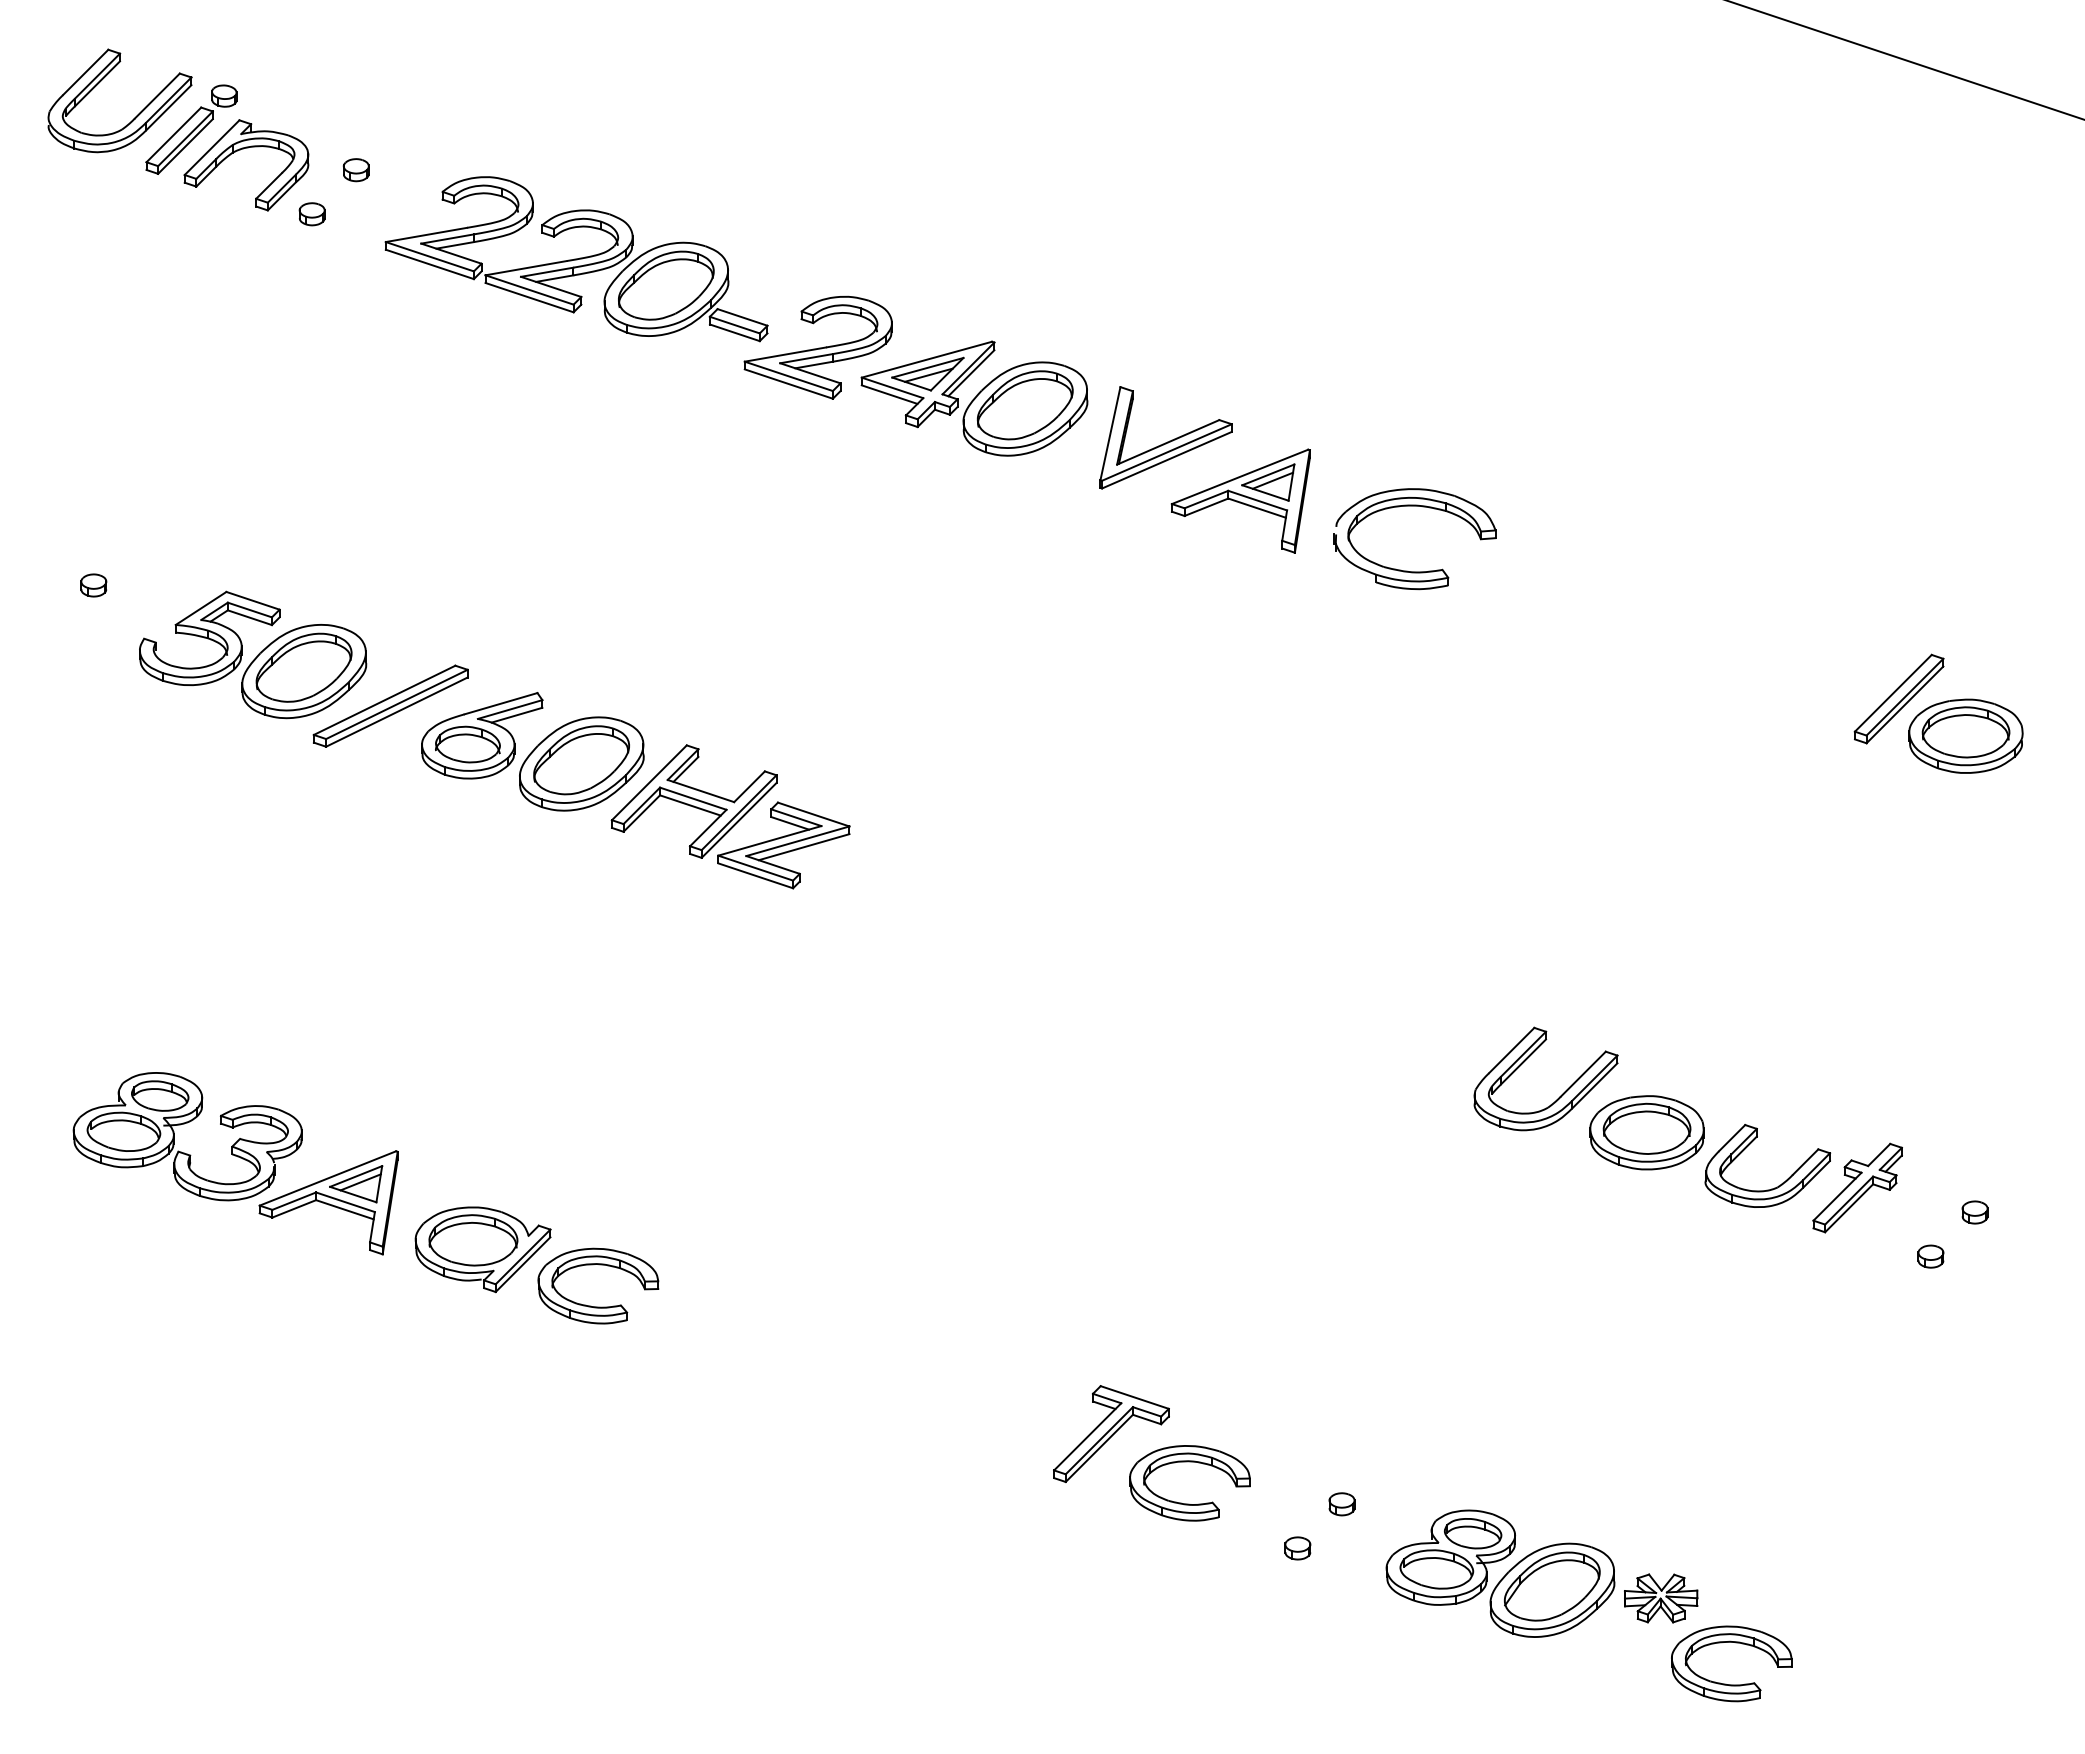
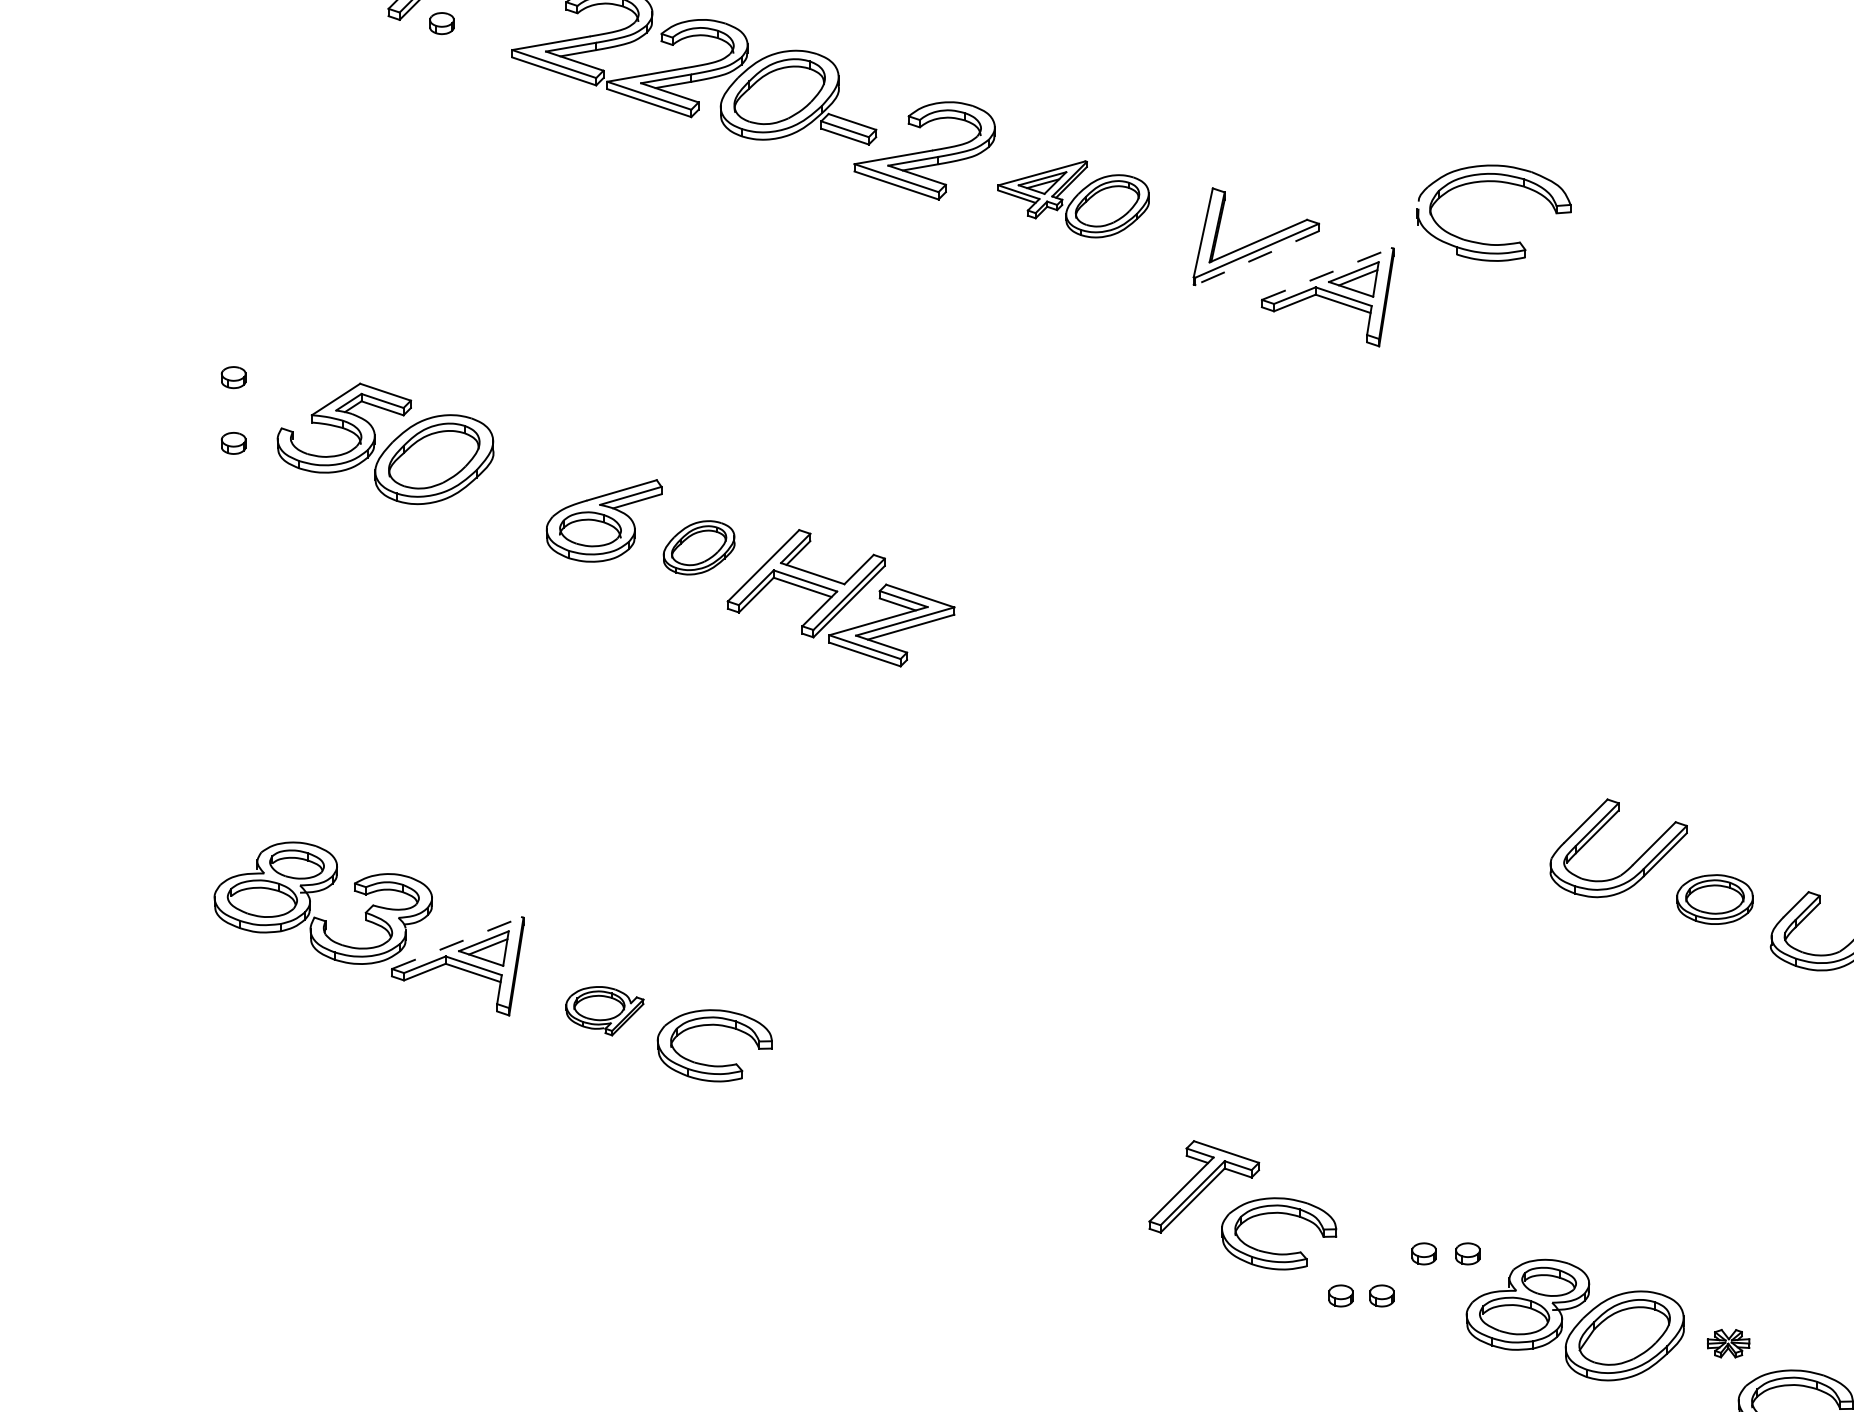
part: (974, 398) -> (1073, 199), size x0.7
line: (1166, 460) -> (1256, 258), solid -> dashed
line: (1240, 476) -> (1327, 273), solid -> dashed
part: (1407, 570) -> (1486, 243), moved
part: (93, 654) -> (233, 443), added
part: (390, 705) -> (516, 492), removed
part: (581, 763) -> (698, 547), size x0.6
part: (1646, 1132) -> (1714, 899), size x0.7
line: (328, 1178) -> (457, 943), solid -> dashed
part: (482, 1249) -> (604, 1010), size x0.6
part: (1387, 1504) -> (1467, 1254), added
part: (1254, 1548) -> (1340, 1296), added
part: (1661, 1598) -> (1728, 1343), size x0.6

